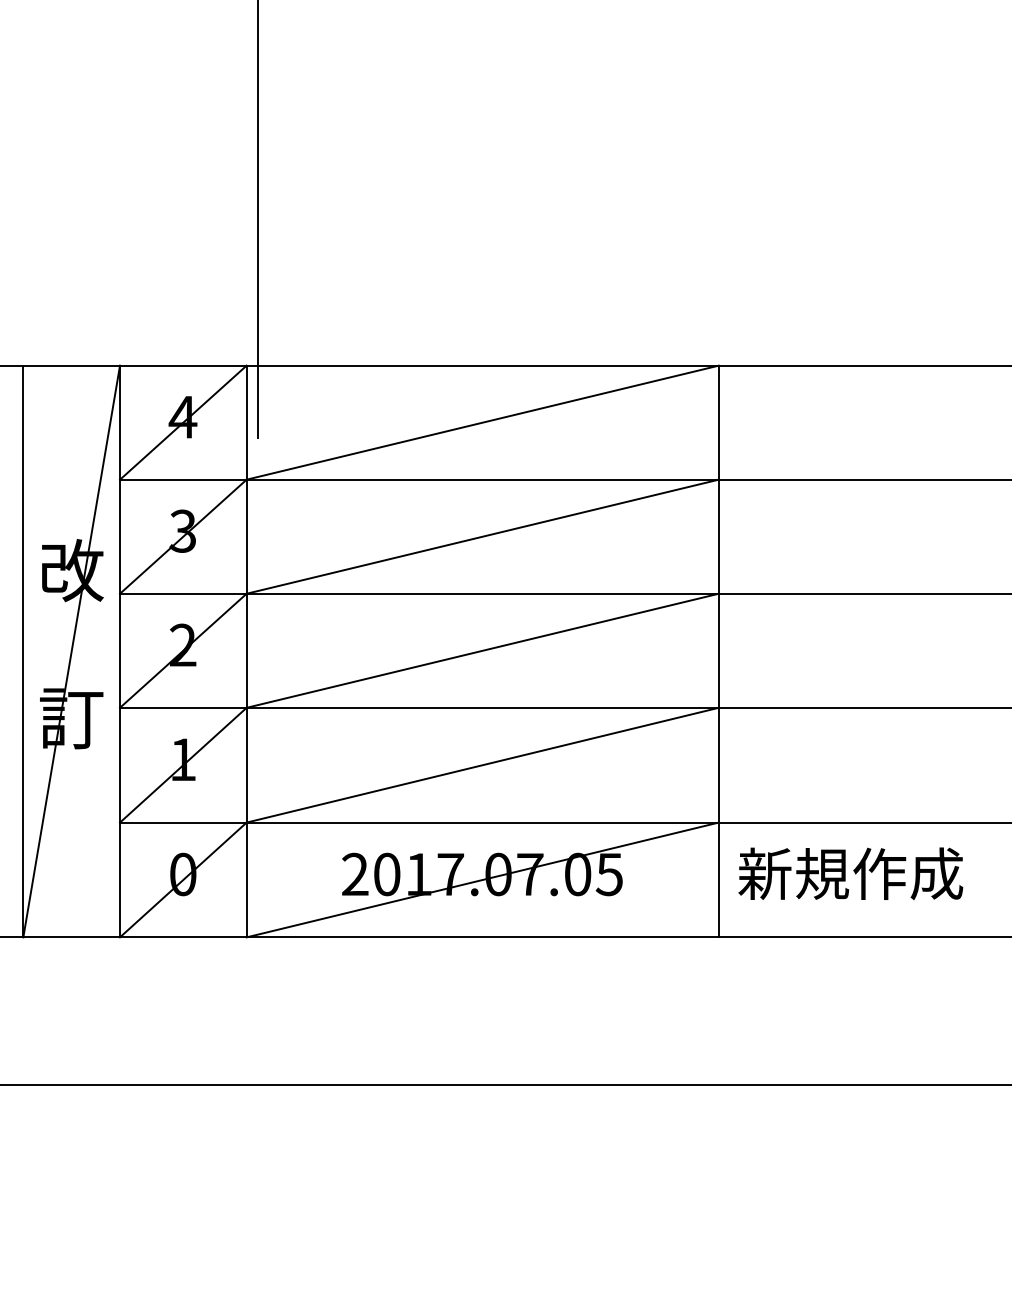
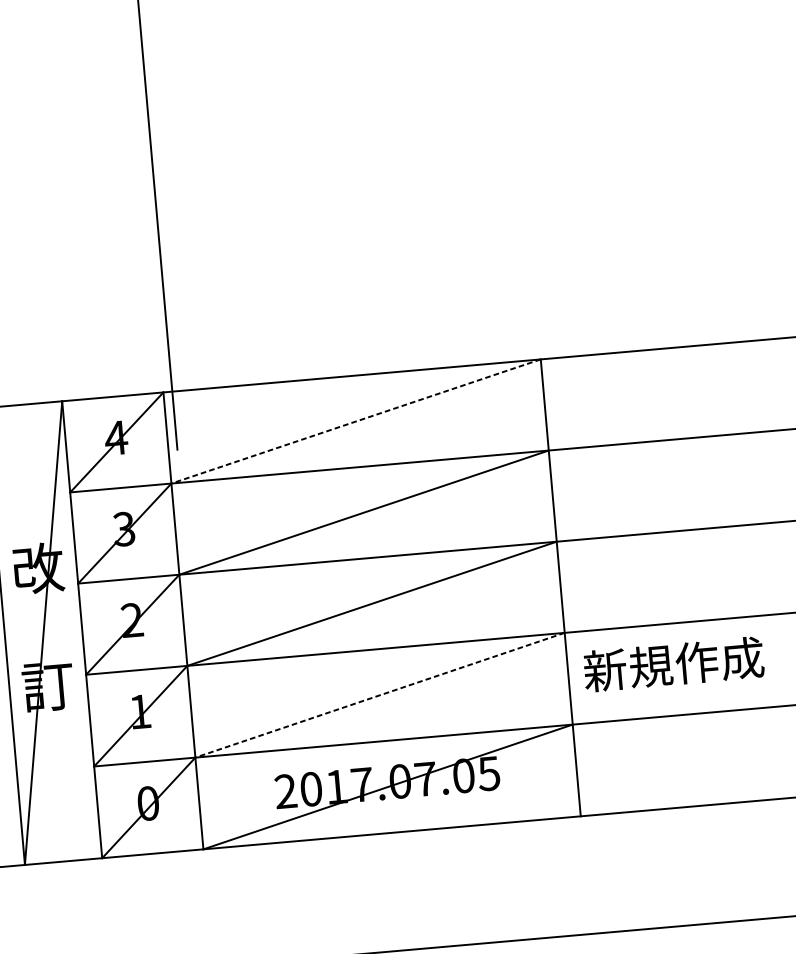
line: (482, 422) -> (355, 421), solid -> dashed
line: (482, 765) -> (379, 695), solid -> dashed
text: (850, 873) -> (673, 664), moved

